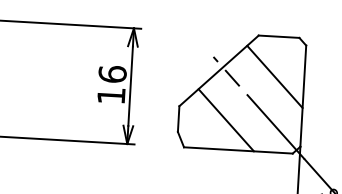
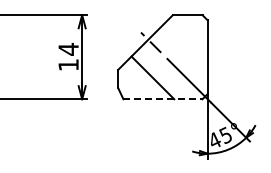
text: (112, 74) -> (68, 49), 16 -> 14
line: (275, 76) -> (186, 44), removed
line: (237, 150) -> (162, 99), solid -> dashed

